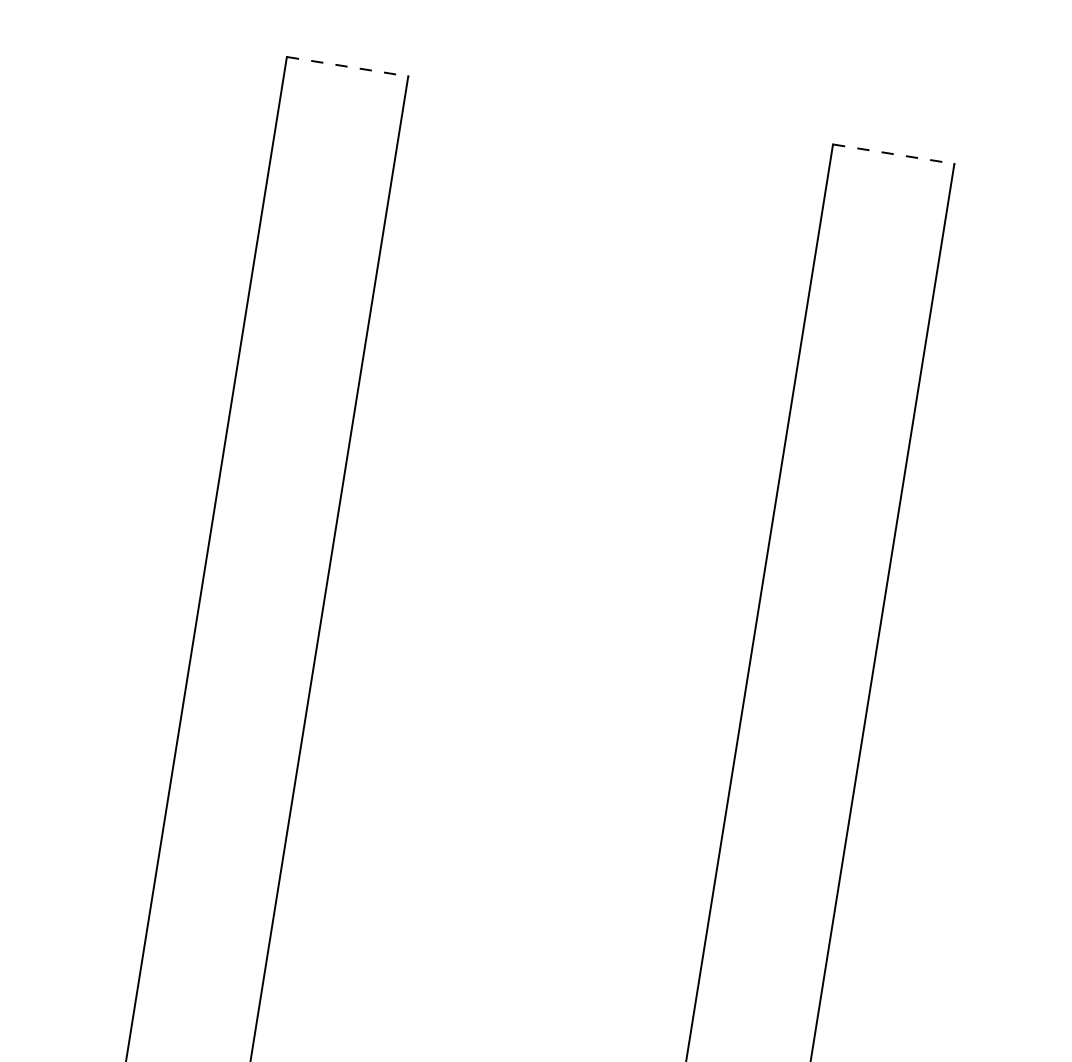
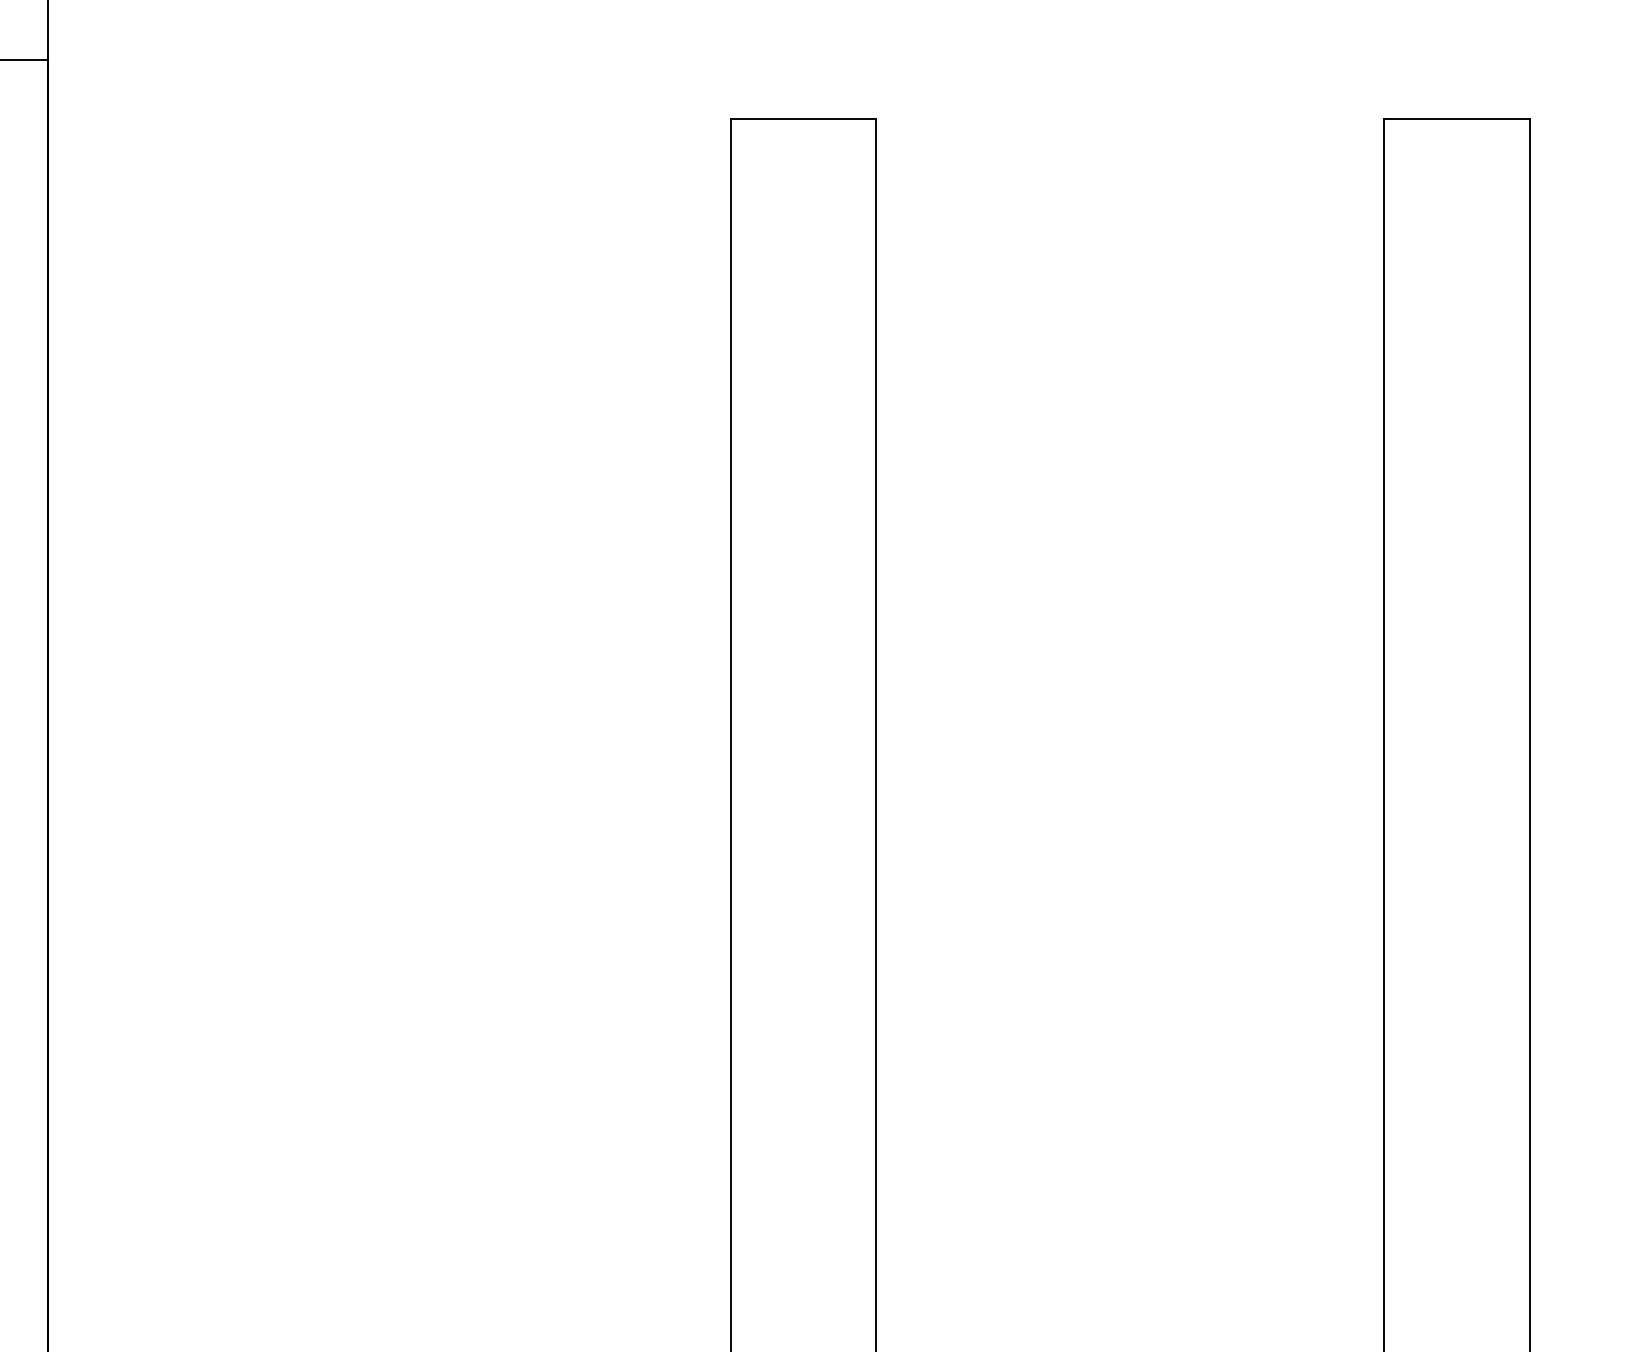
line: (347, 66) -> (803, 118), dashed -> solid
line: (893, 154) -> (1456, 118), dashed -> solid

